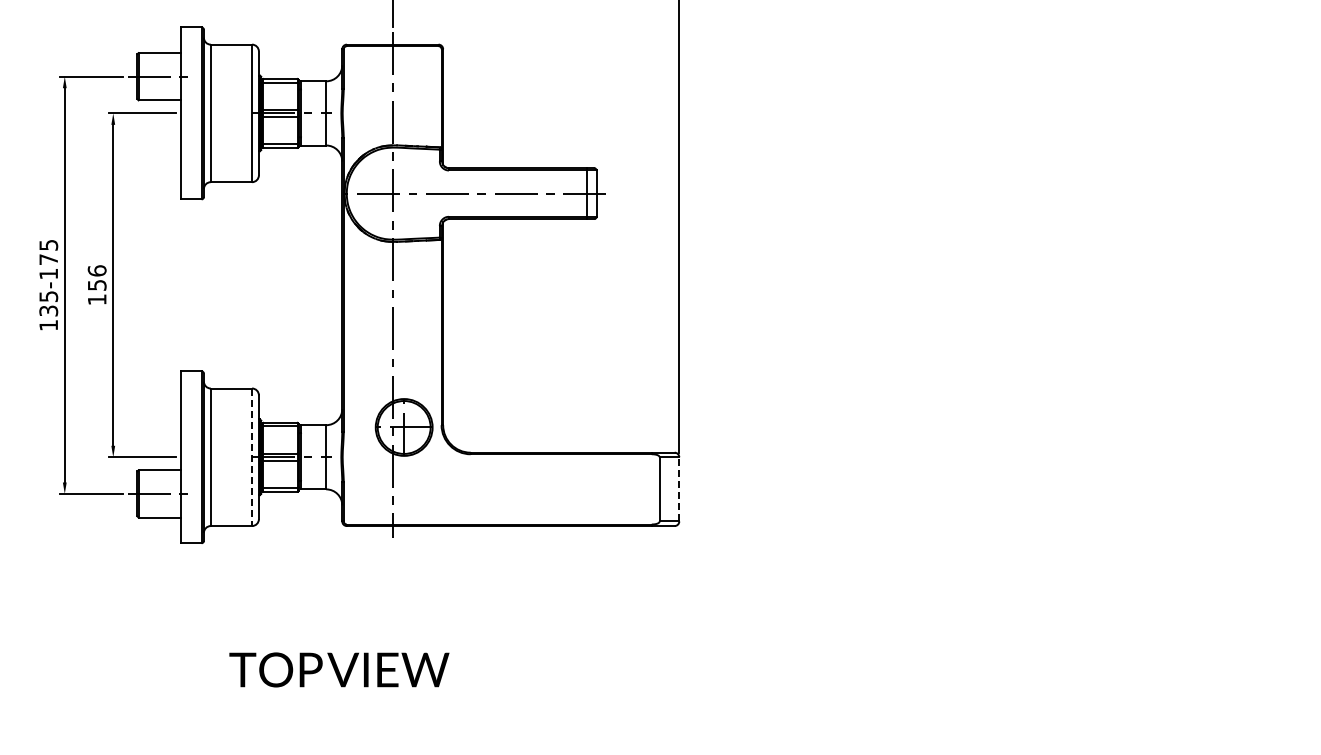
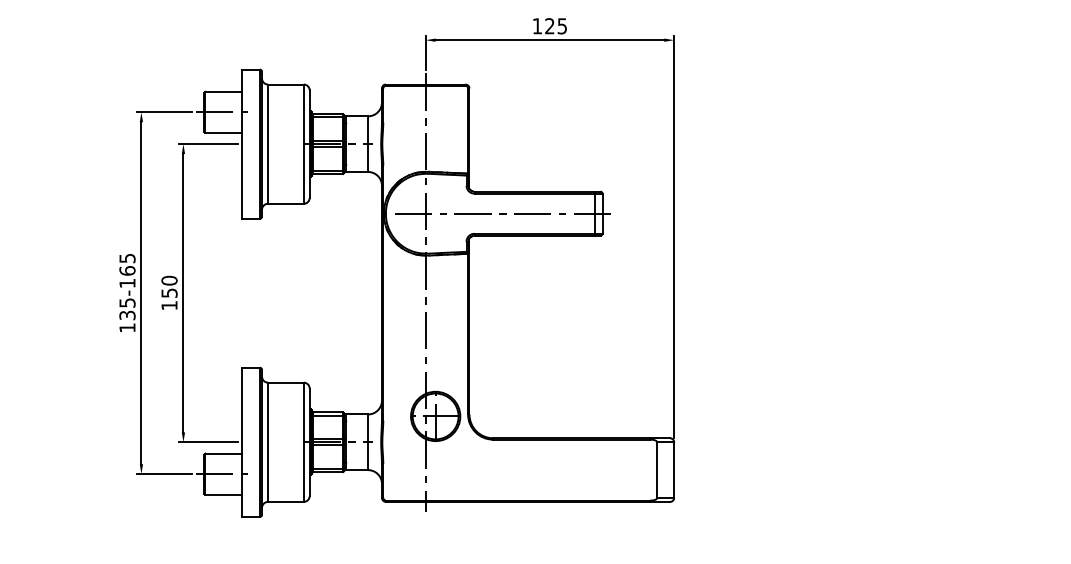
text: (48, 259) -> (127, 270), 135-175 -> 135-165
text: (96, 270) -> (168, 280), 156 -> 150
line: (252, 457) -> (304, 442), dashed -> solid
line: (679, 488) -> (674, 469), dashed -> solid

